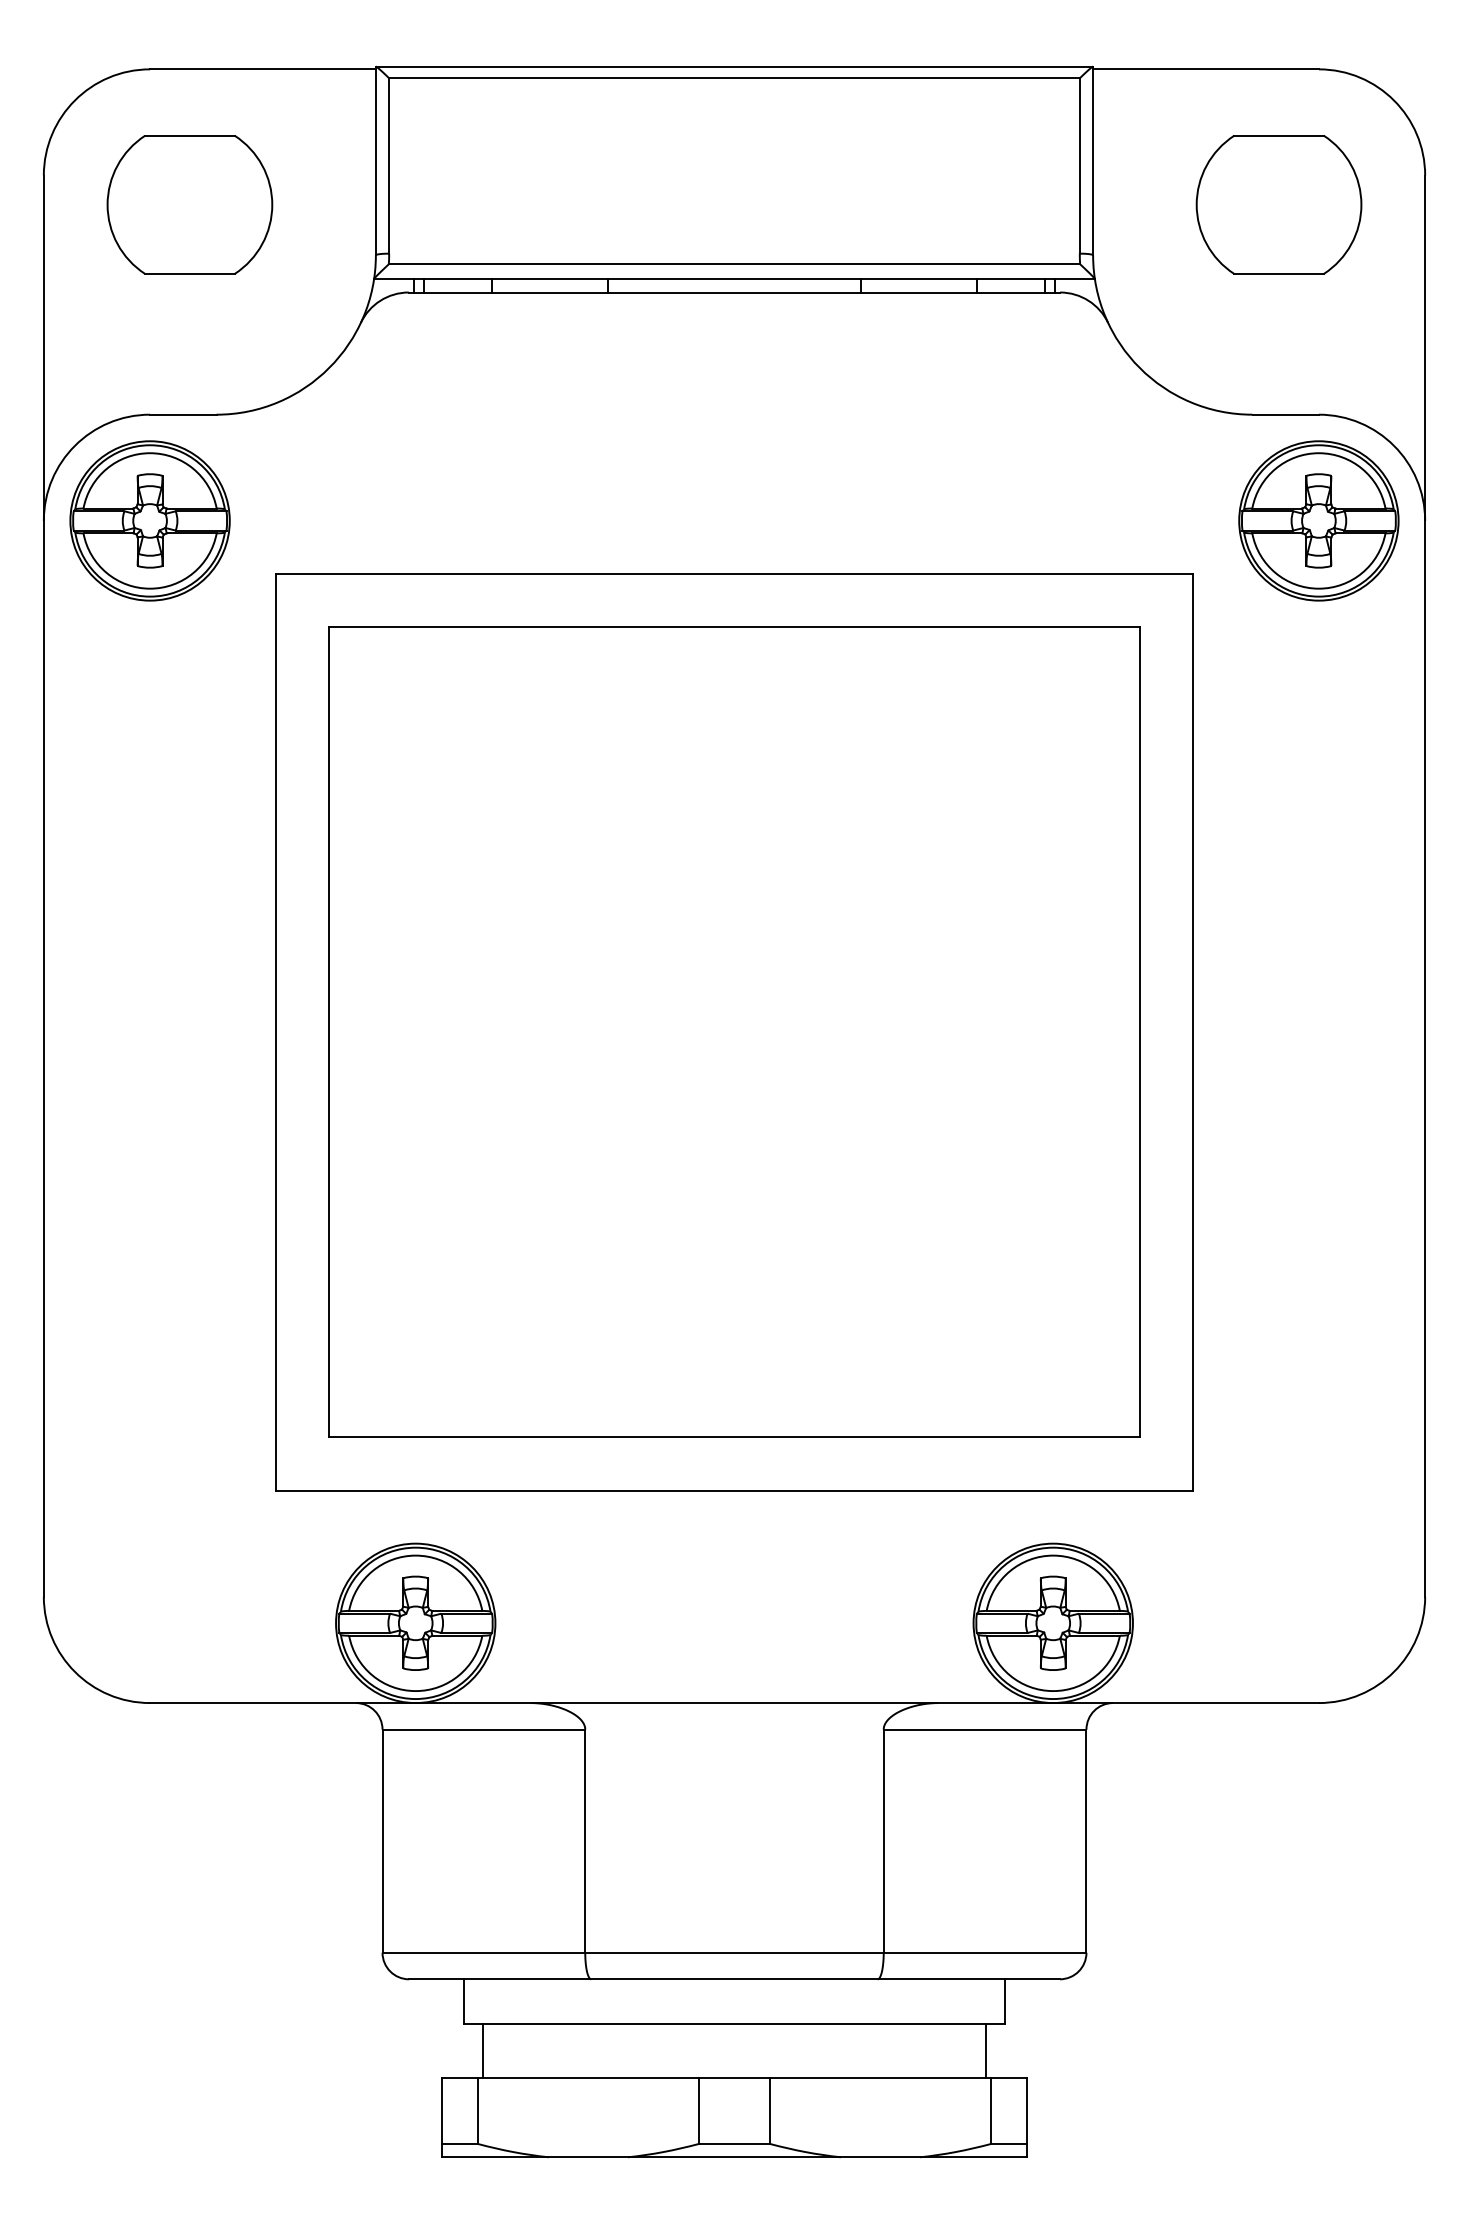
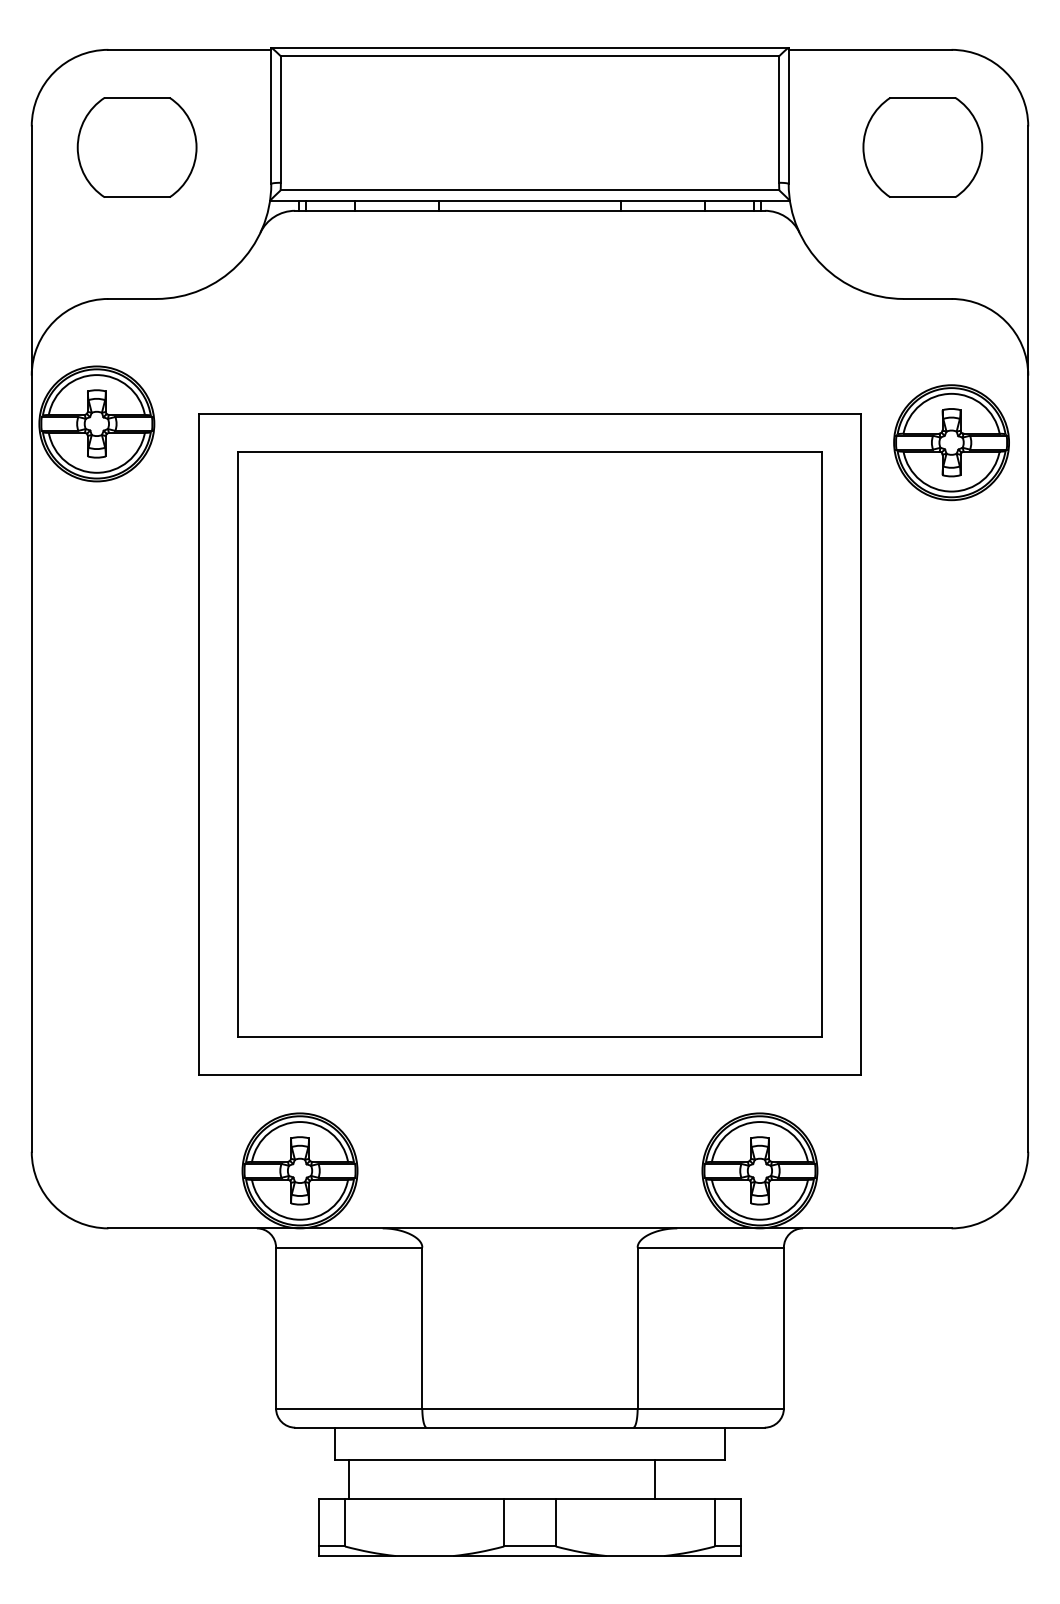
part: (149, 520) -> (96, 423), moved
part: (1318, 520) -> (951, 442), moved
line: (985, 2050) -> (654, 1479), moved

